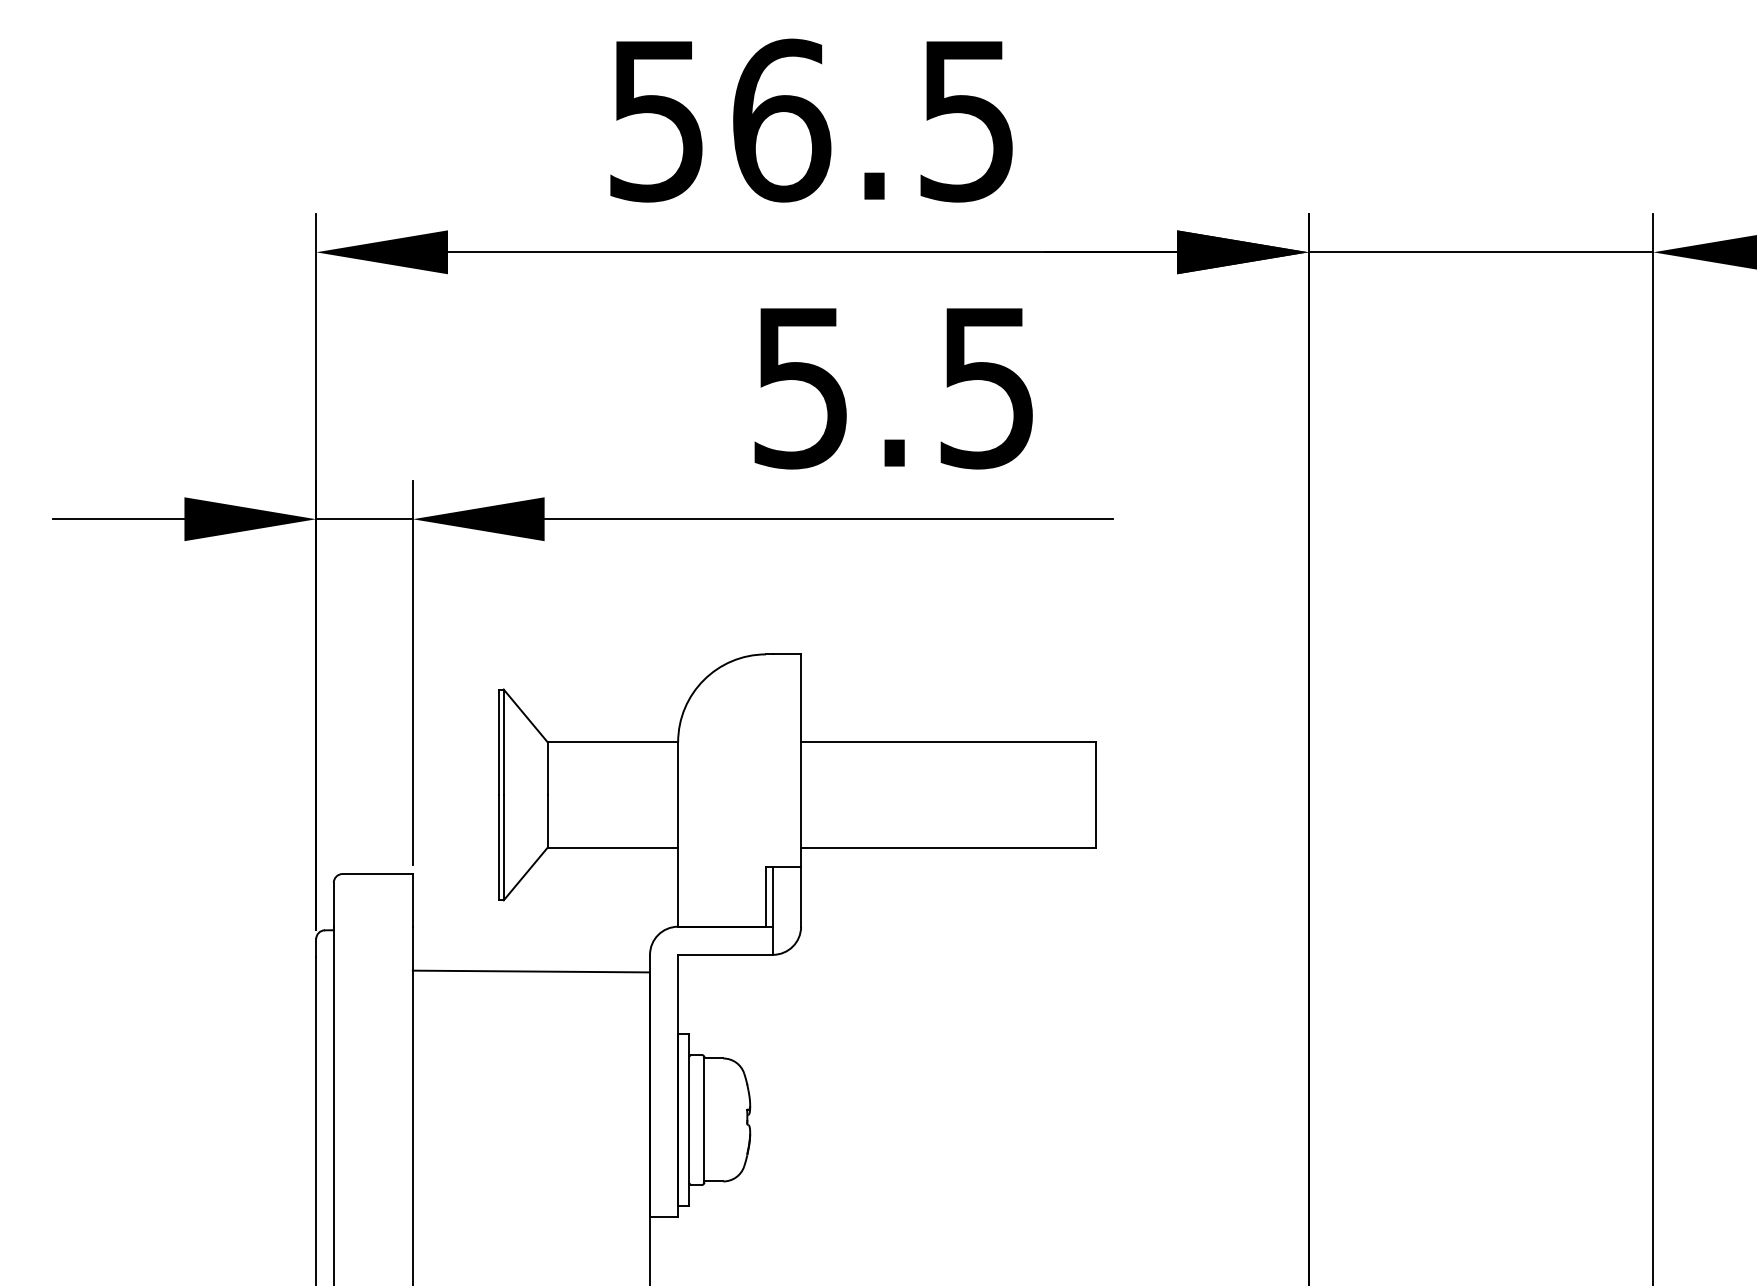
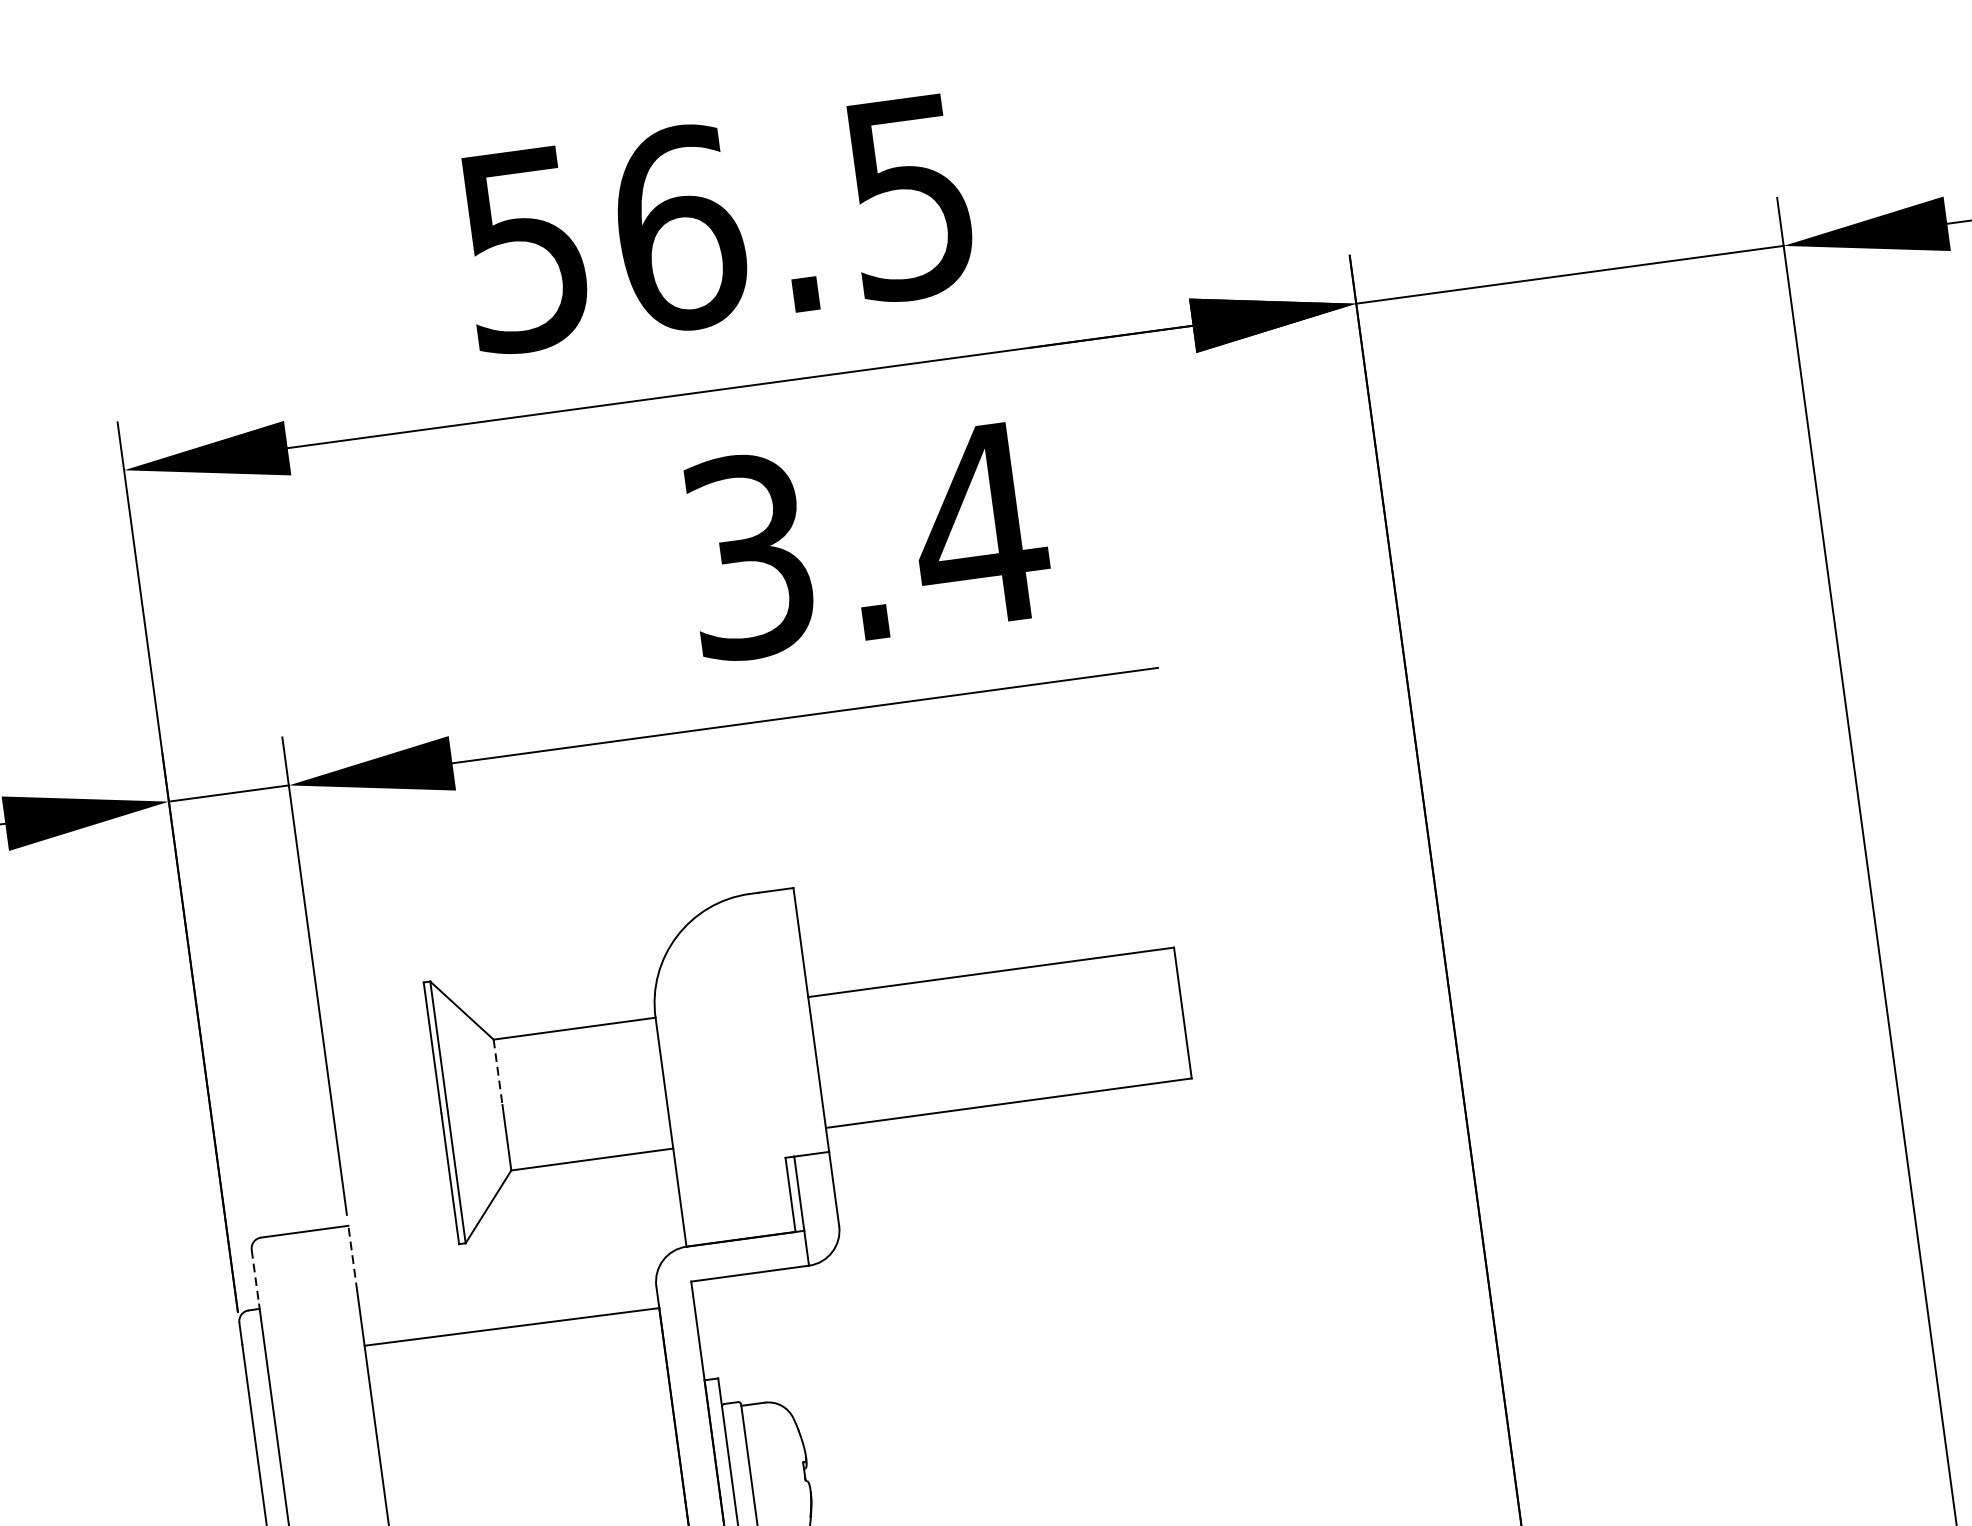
text: (896, 387) -> (867, 540), 5.5 -> 3.4
line: (547, 769) -> (497, 1073), solid -> dashed
line: (412, 899) -> (352, 1257), solid -> dashed
line: (333, 904) -> (255, 1276), solid -> dashed

